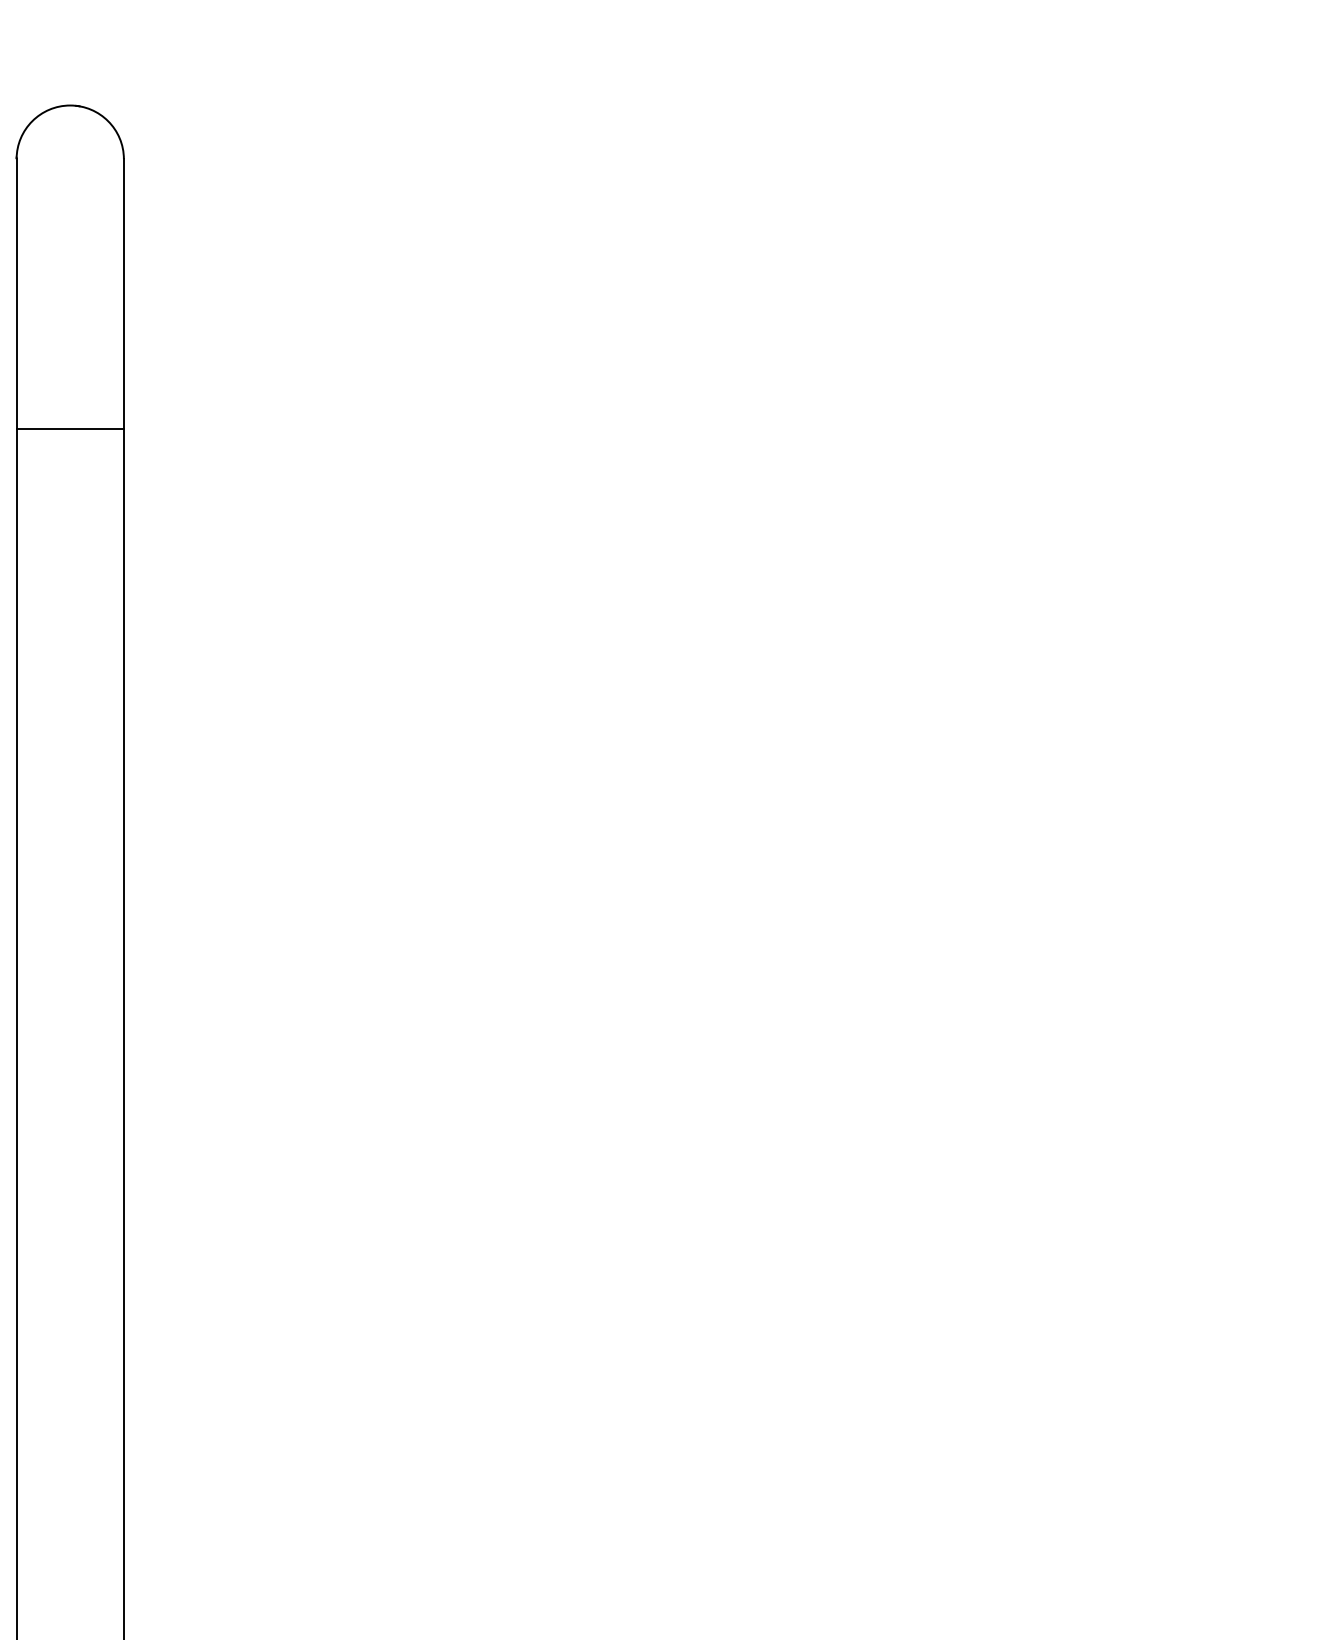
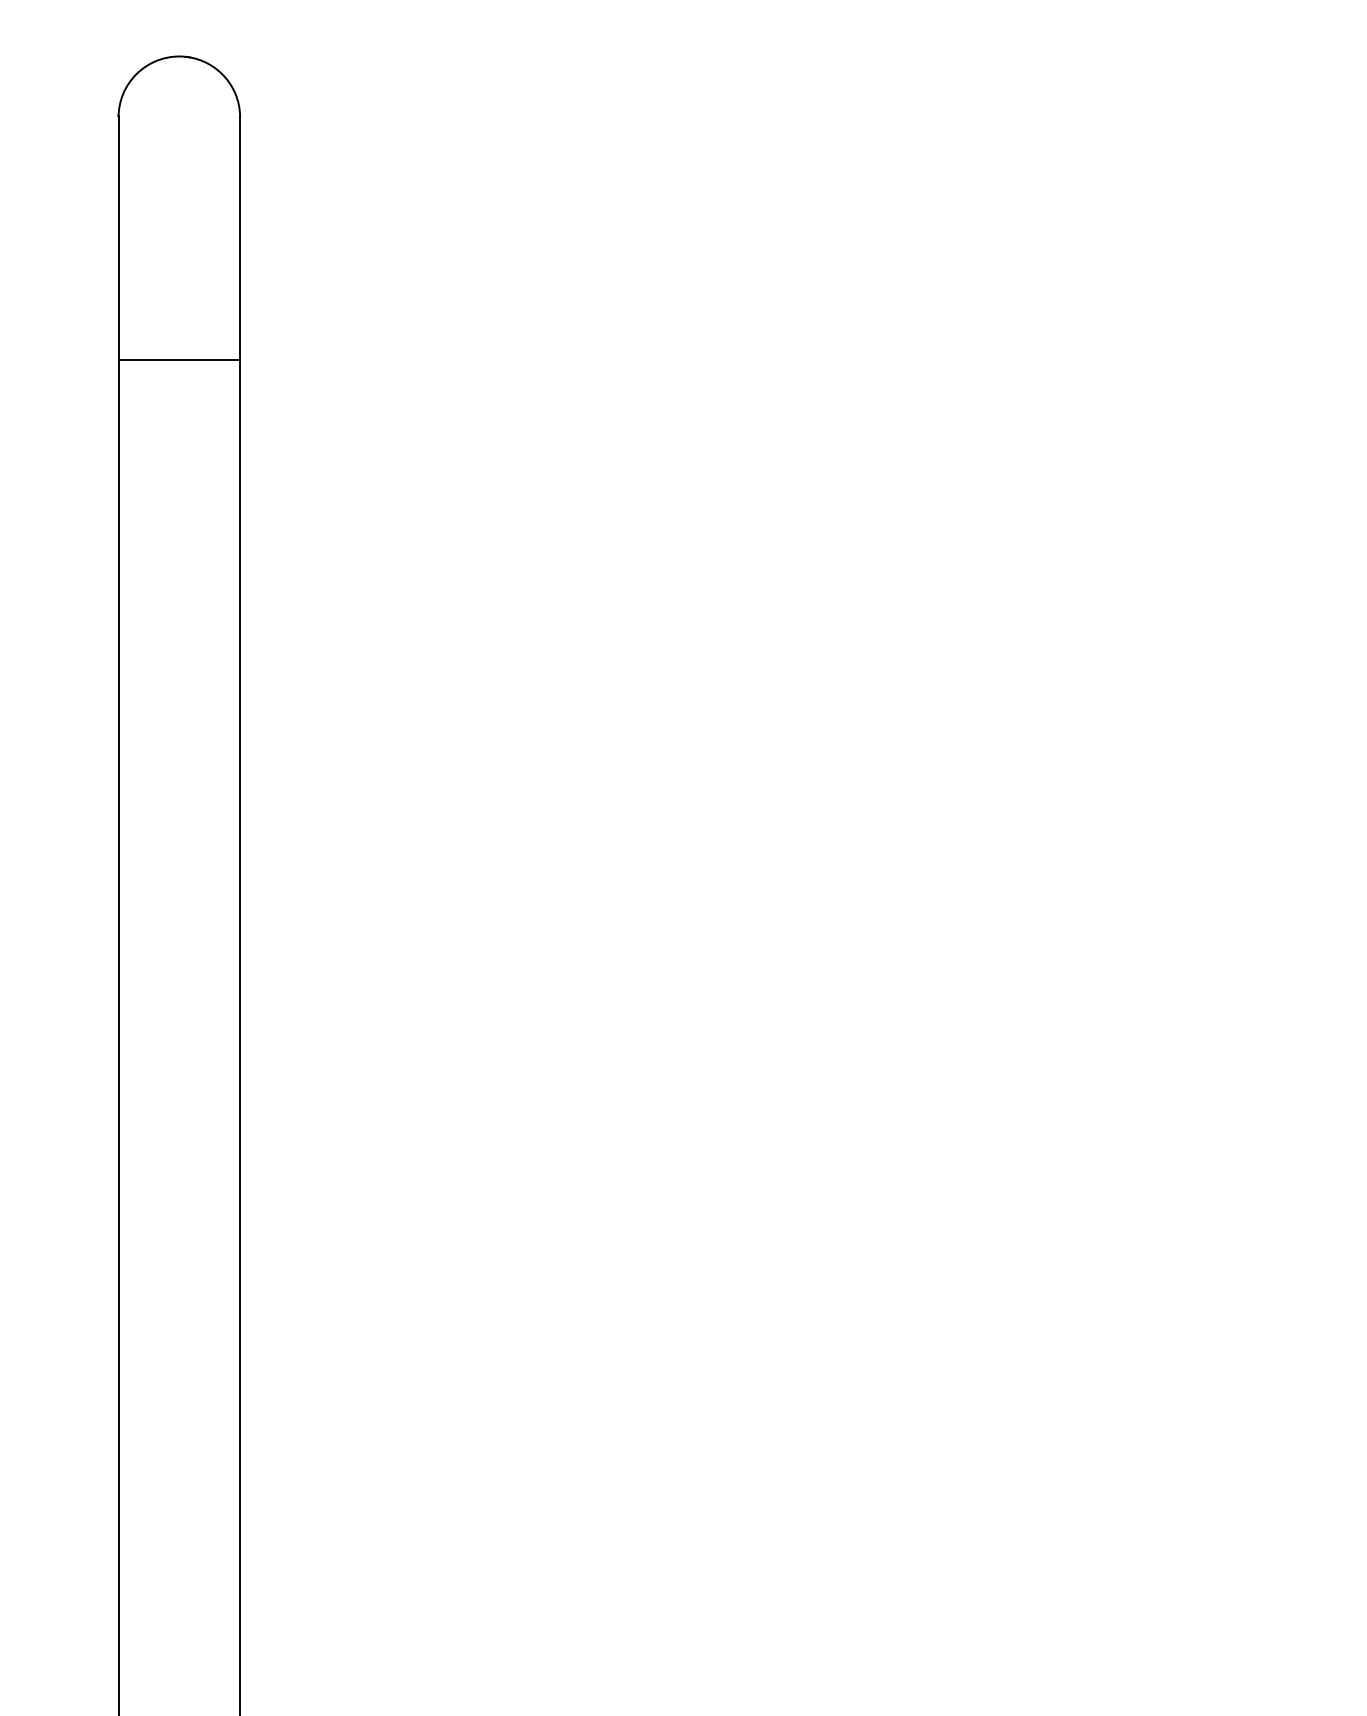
line: (69, 428) -> (178, 360), moved

